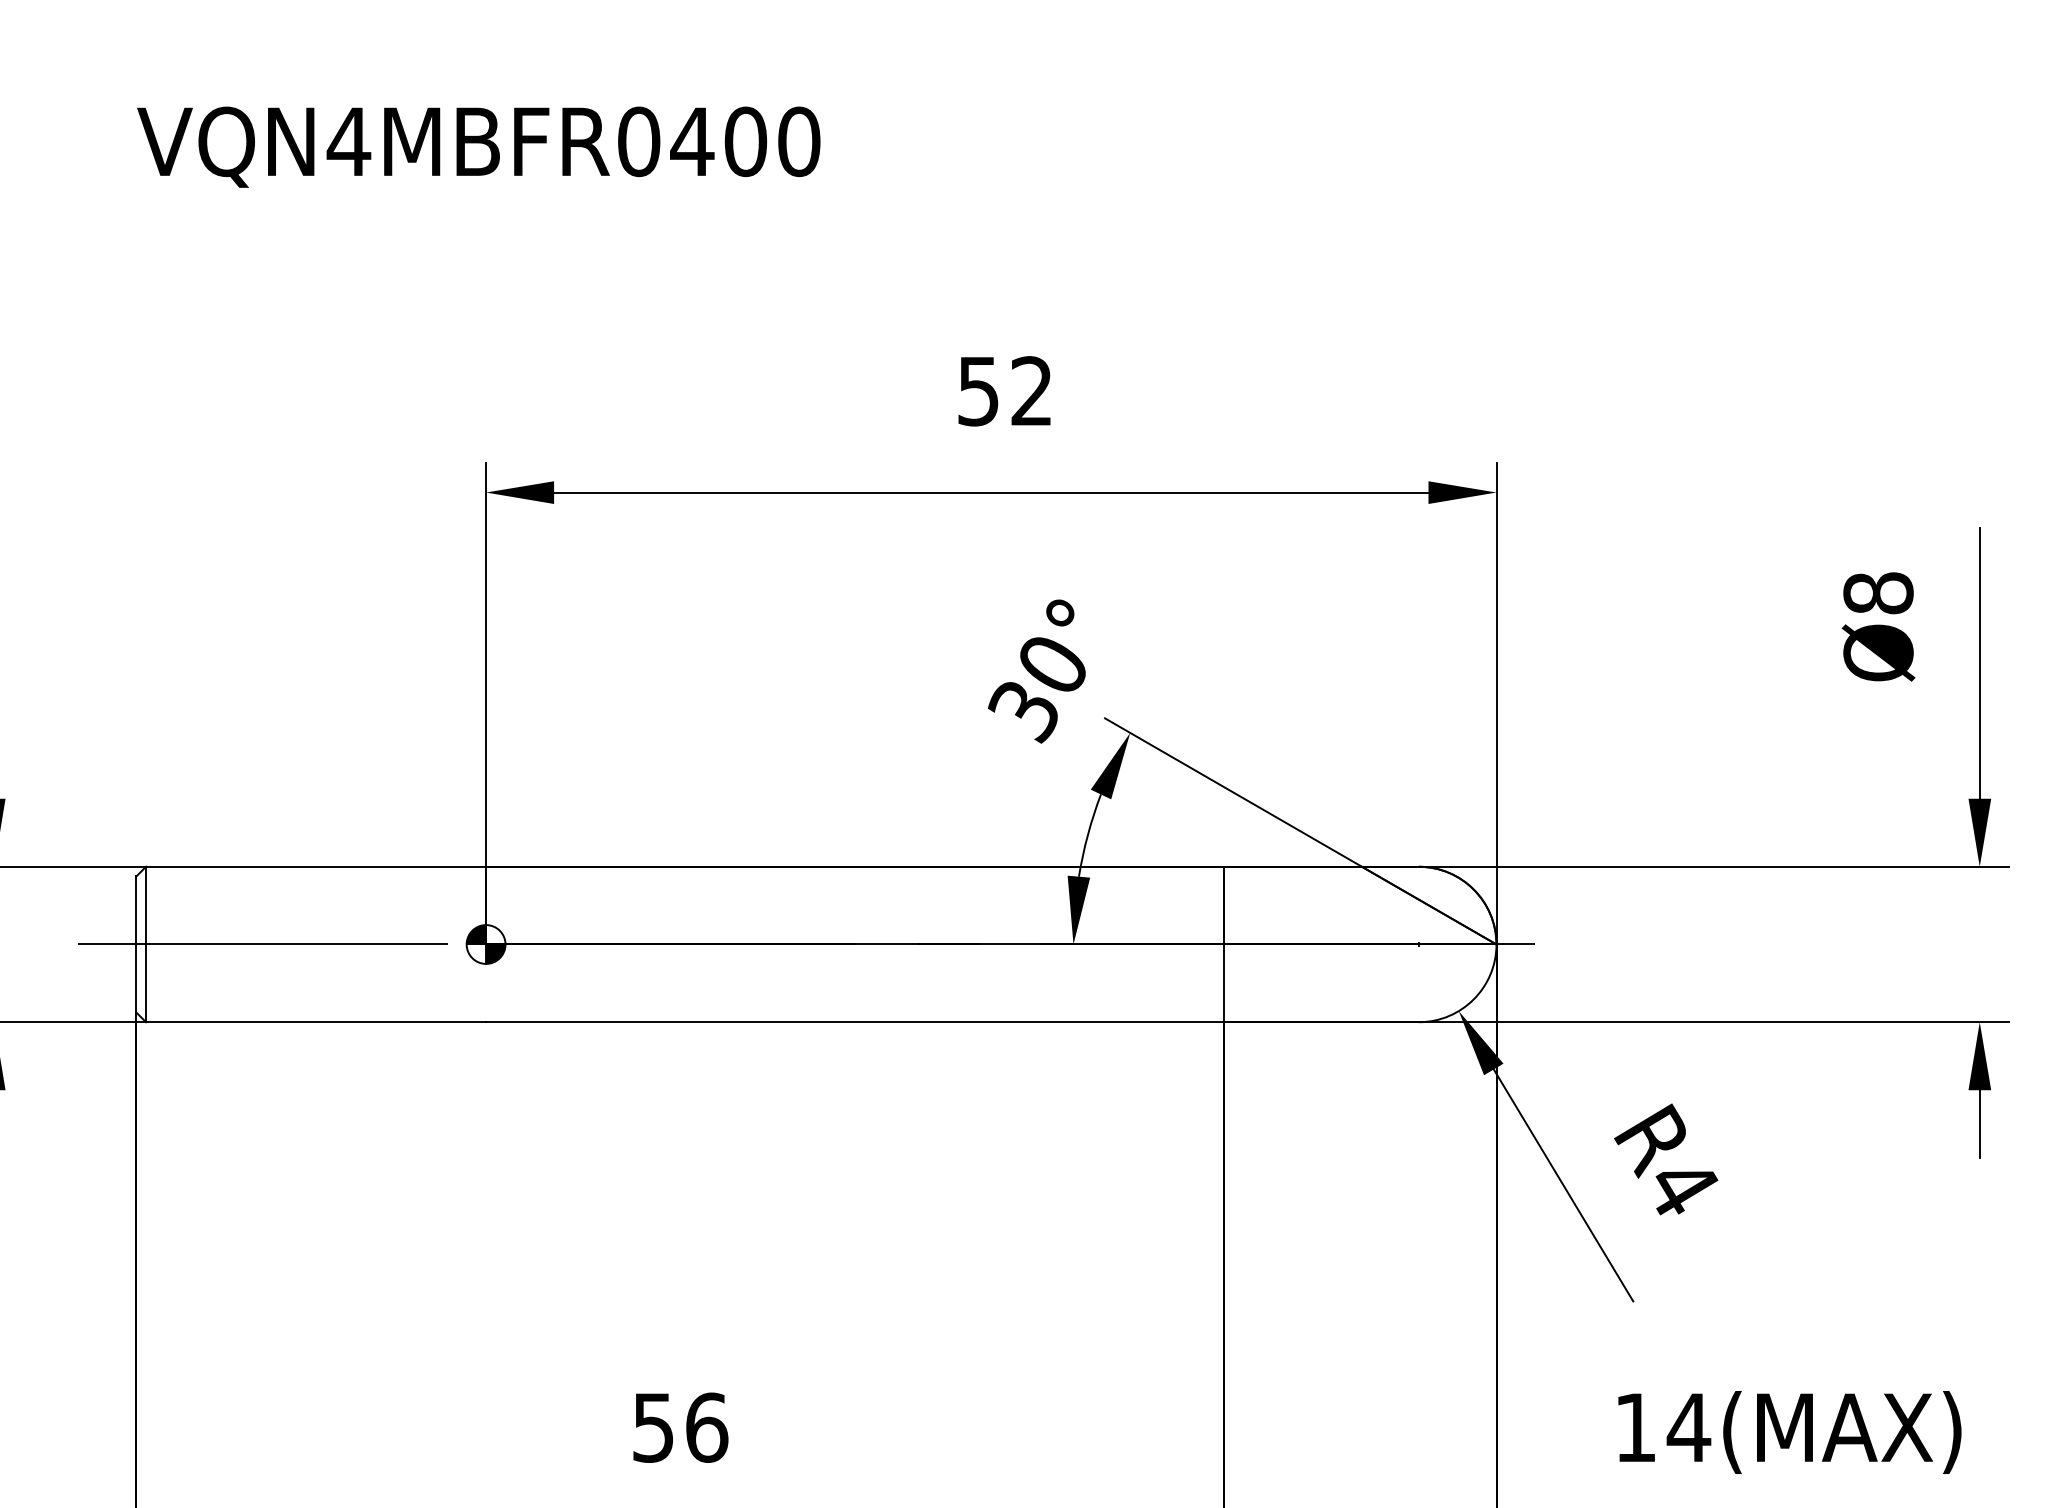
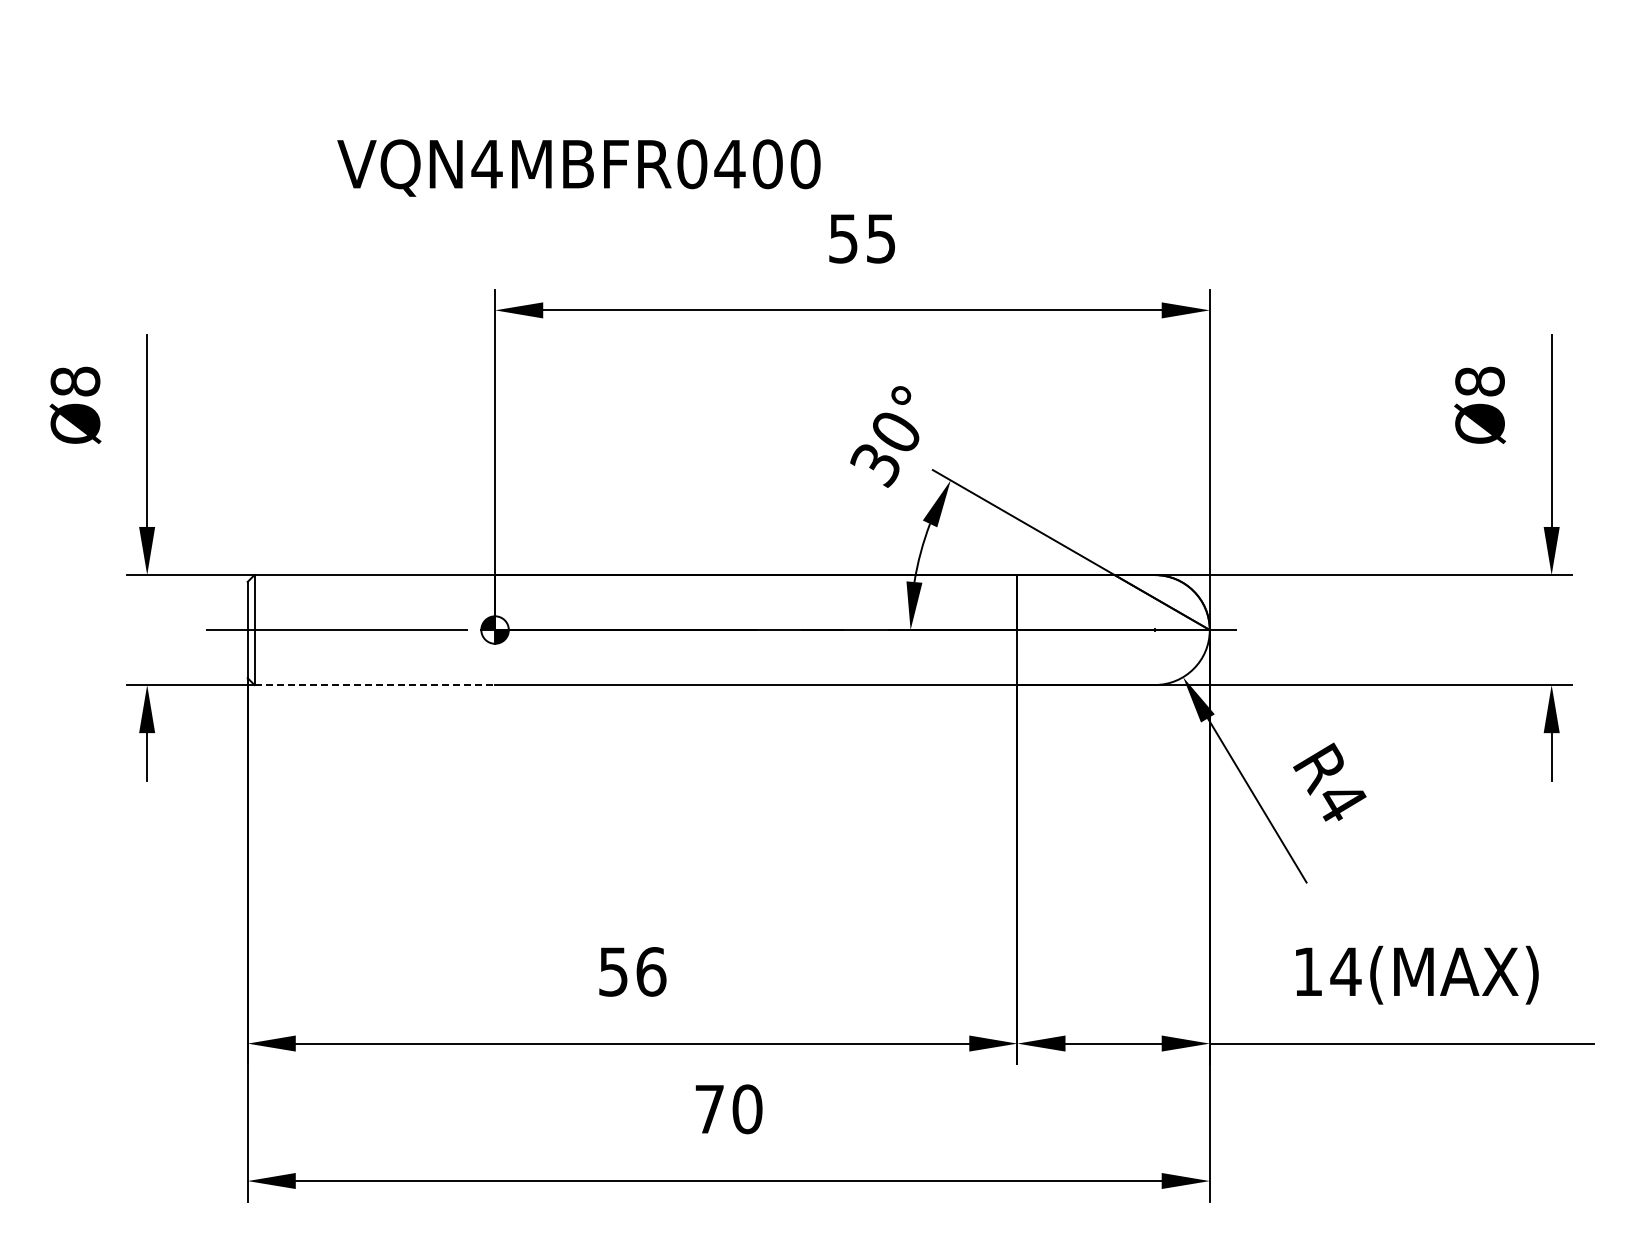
text: (478, 146) -> (578, 167), moved
text: (1030, 390) -> (880, 238), 52 -> 55
line: (317, 1022) -> (375, 685), solid -> dashed

